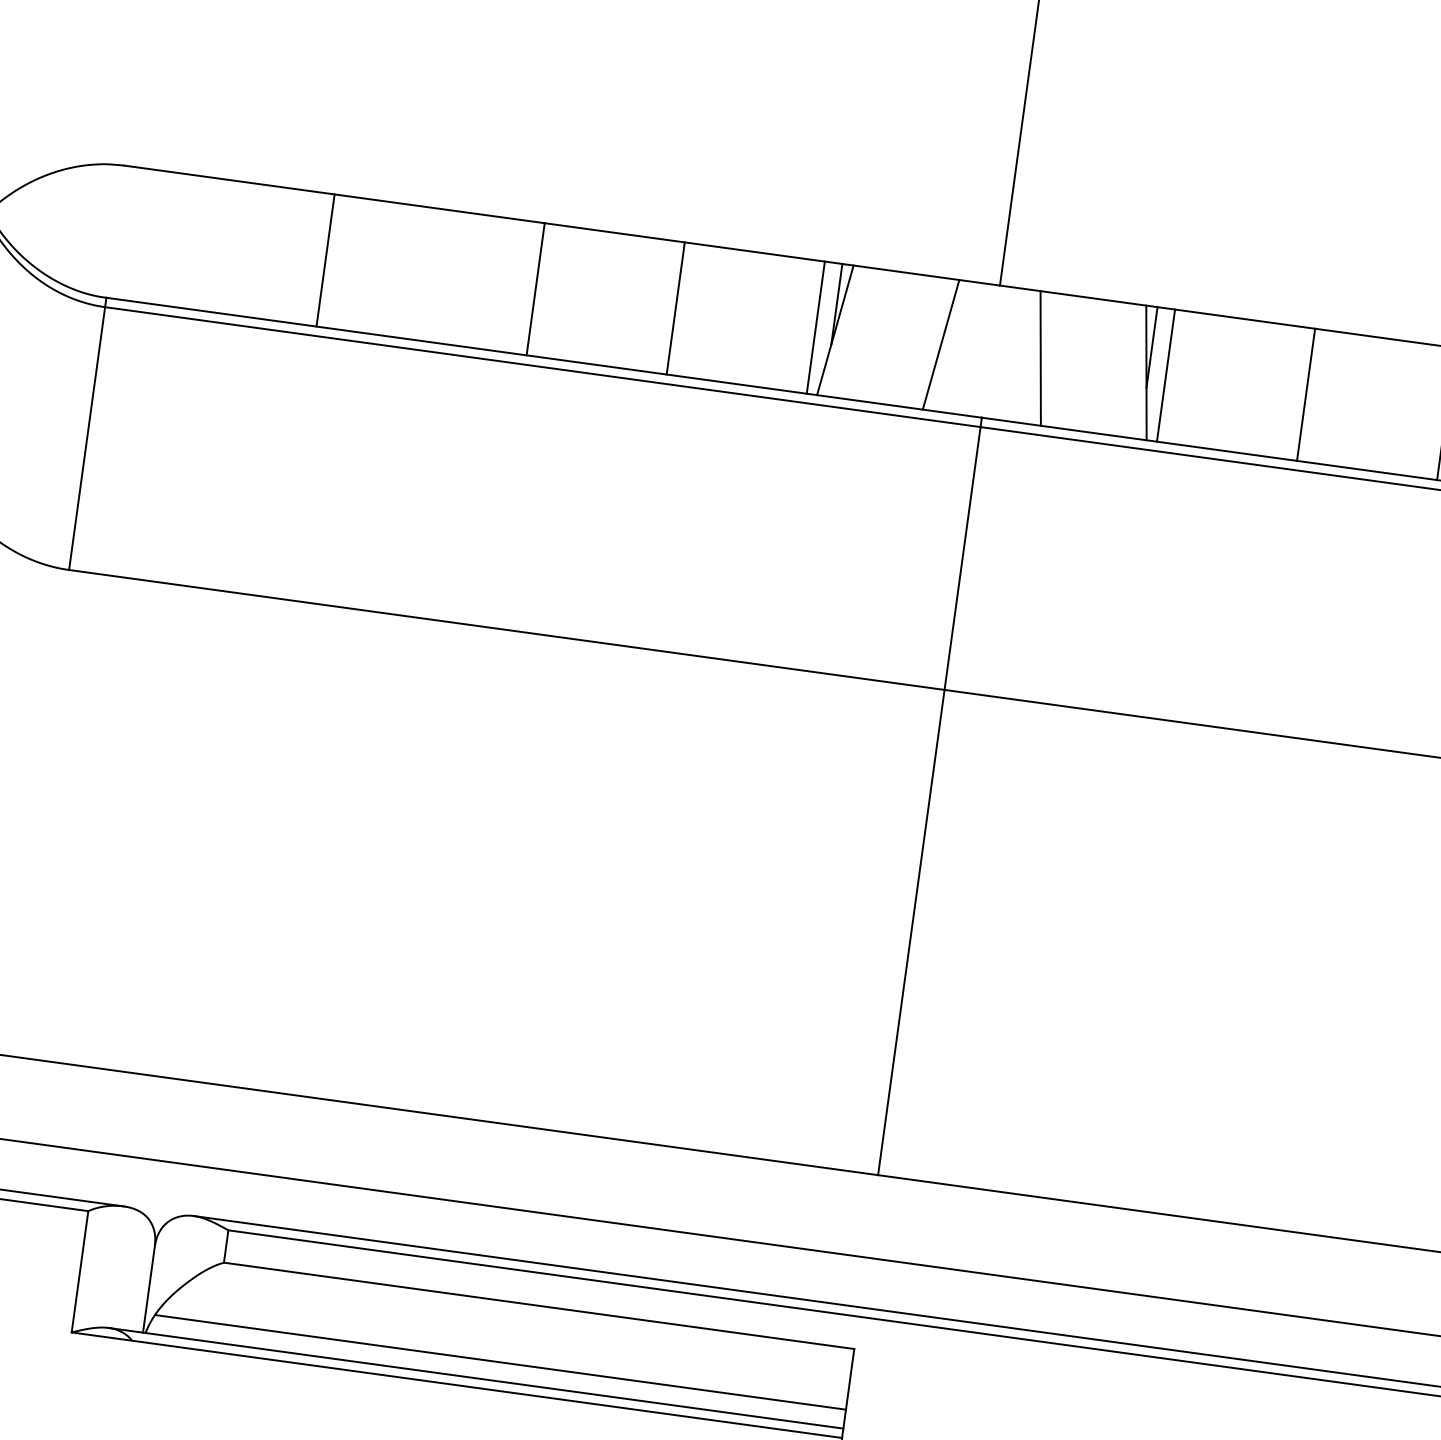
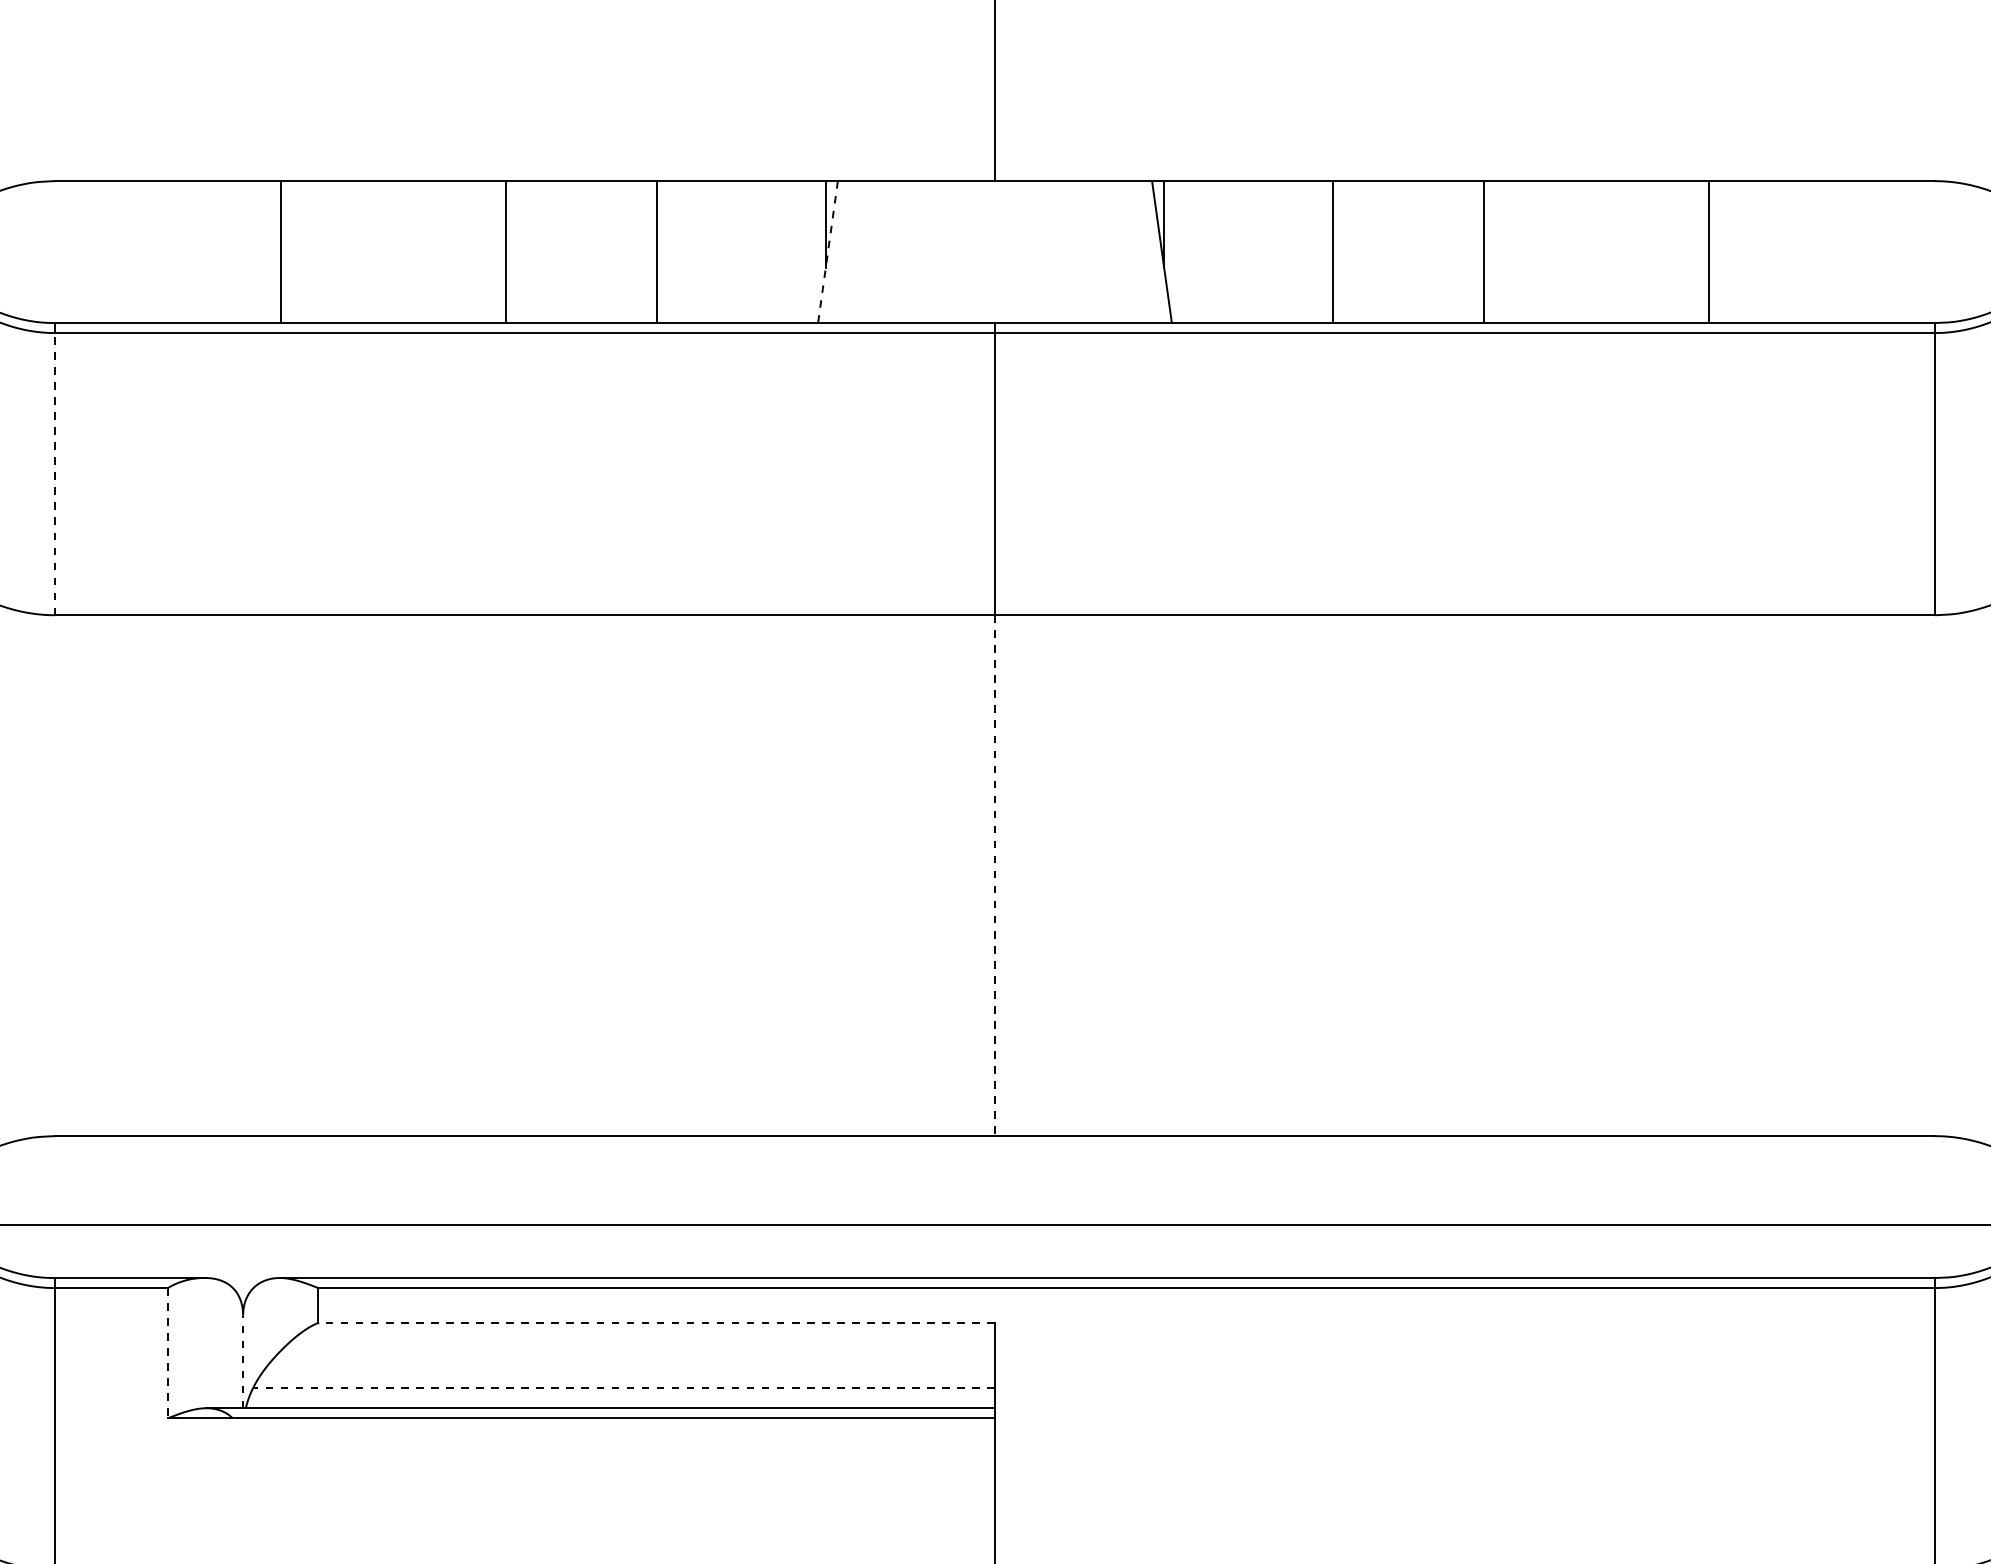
line: (816, 328) -> (807, 252), removed
line: (835, 330) -> (828, 252), solid -> dashed
line: (941, 345) -> (941, 252), removed
line: (1040, 358) -> (1048, 252), removed
line: (1165, 375) -> (1182, 252), removed
line: (87, 438) -> (55, 473), solid -> dashed
line: (910, 933) -> (994, 876), solid -> dashed
line: (79, 1272) -> (167, 1353), solid -> dashed
line: (149, 1289) -> (243, 1361), solid -> dashed
line: (539, 1305) -> (656, 1322), solid -> dashed
line: (500, 1362) -> (624, 1387), solid -> dashed

